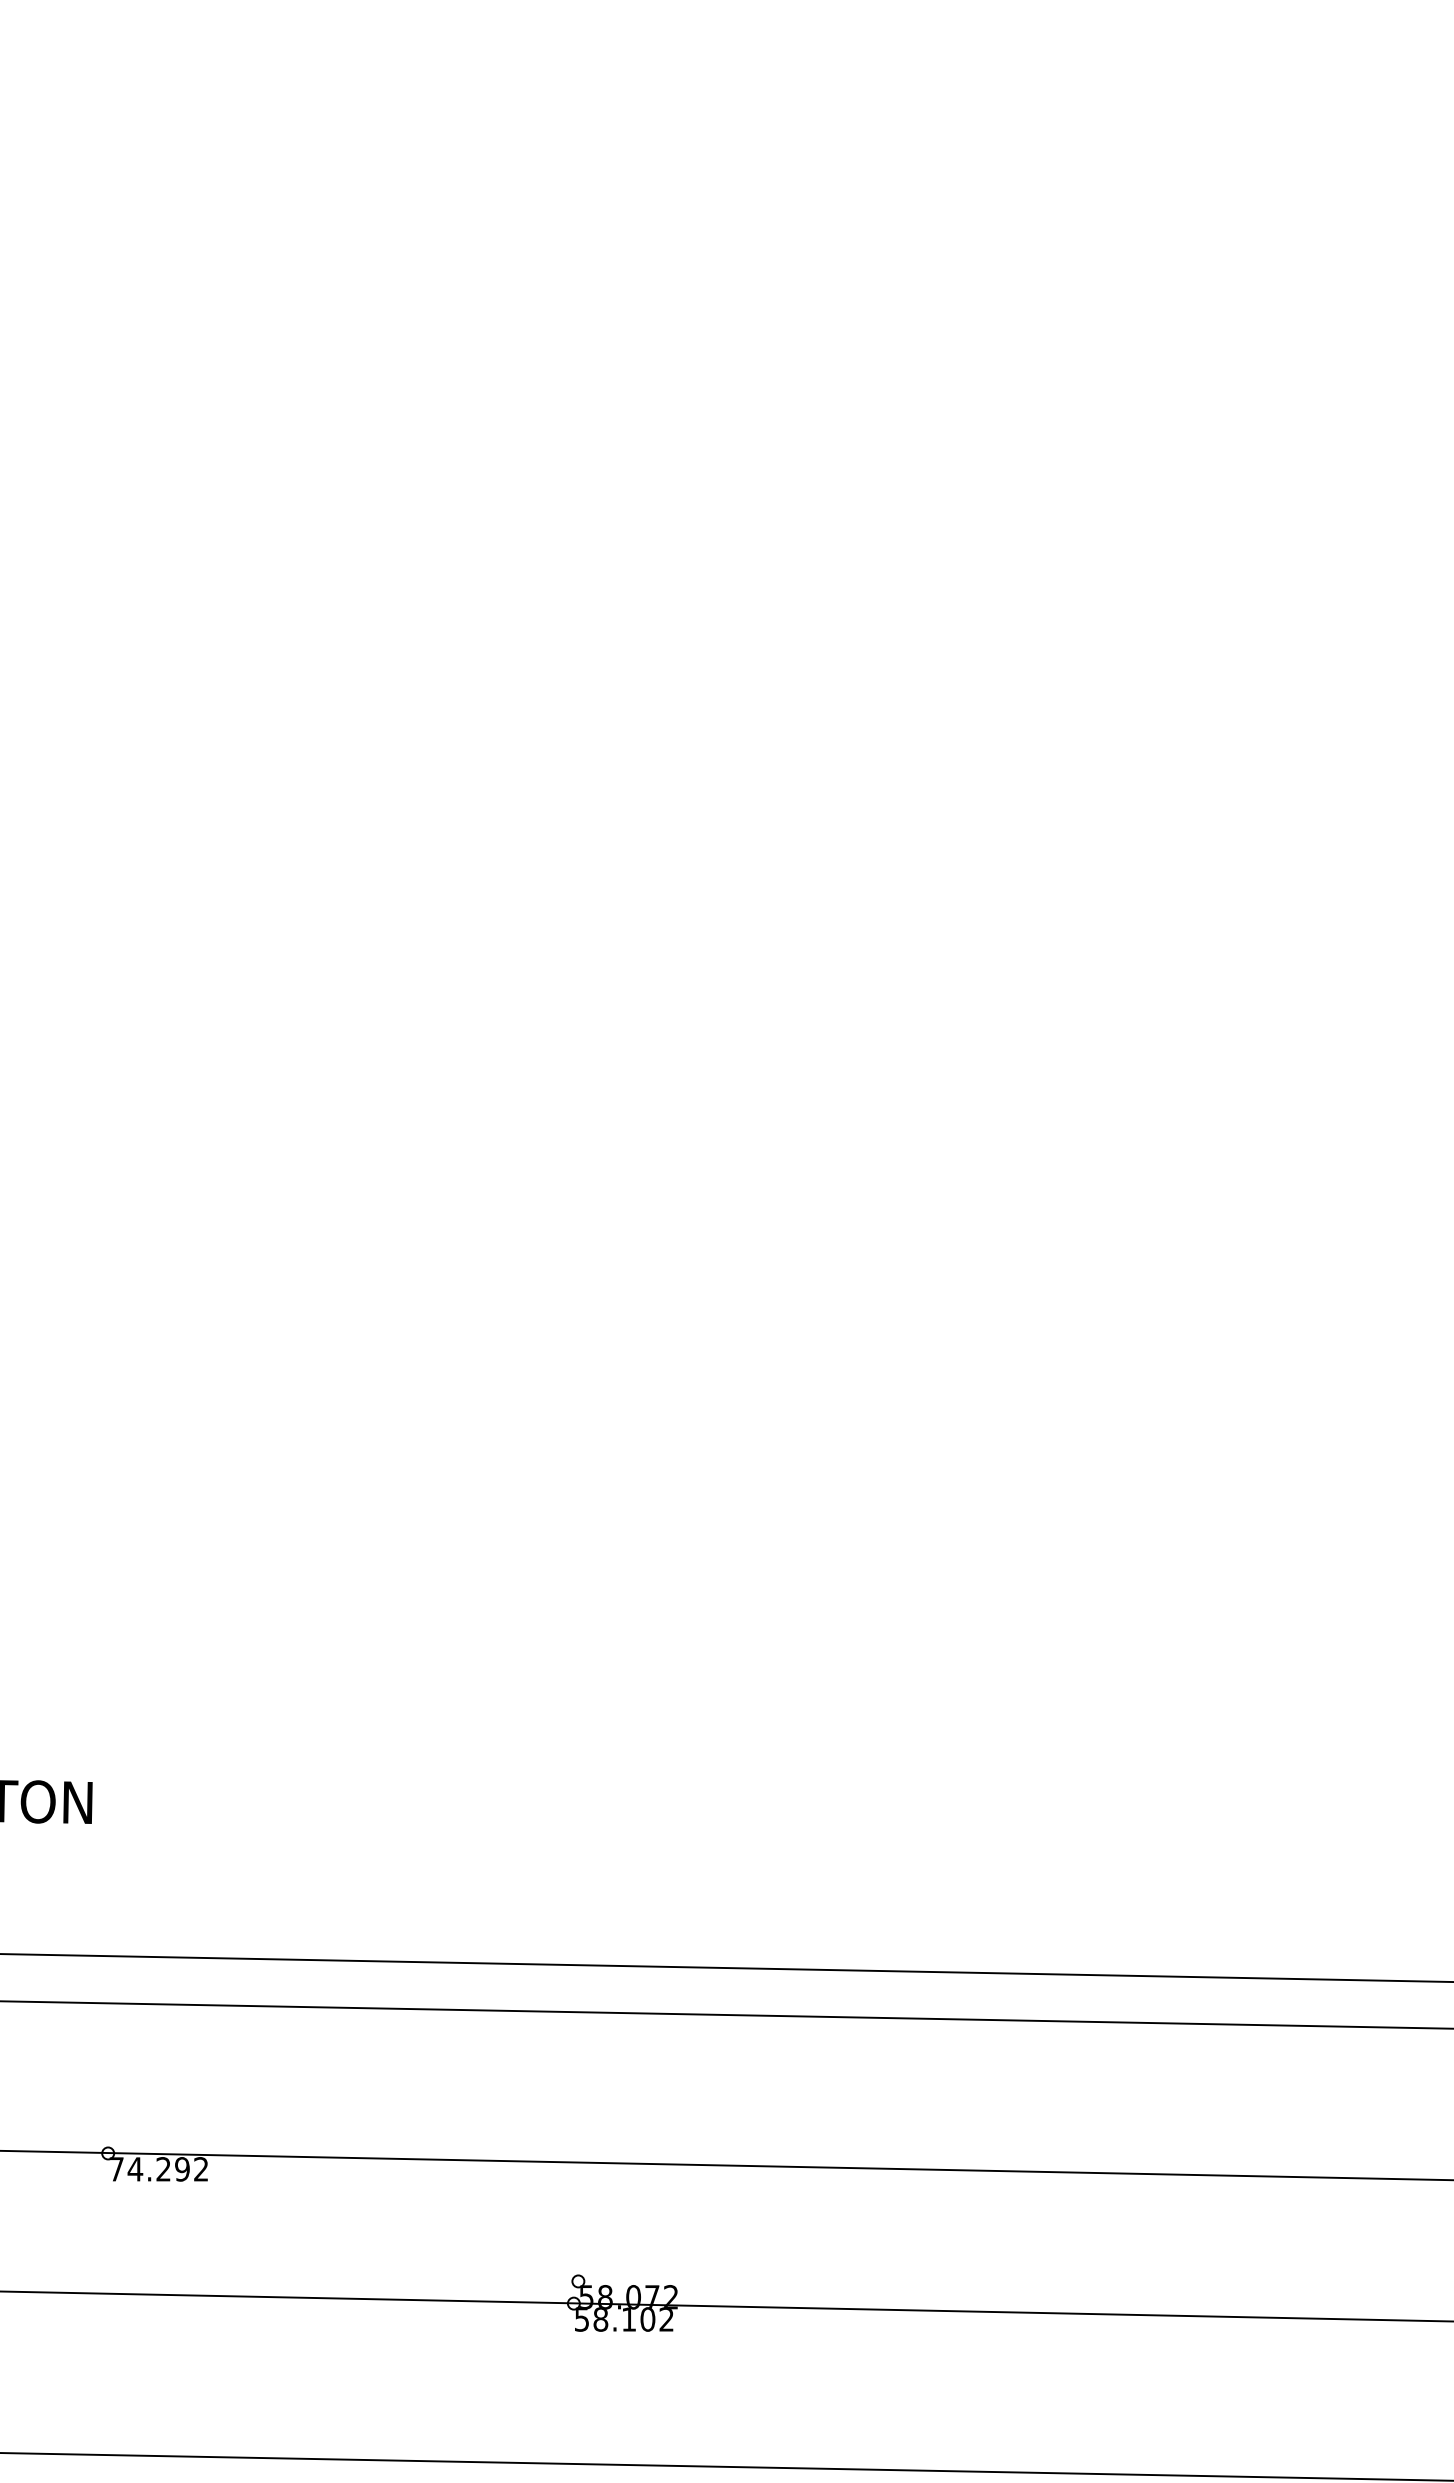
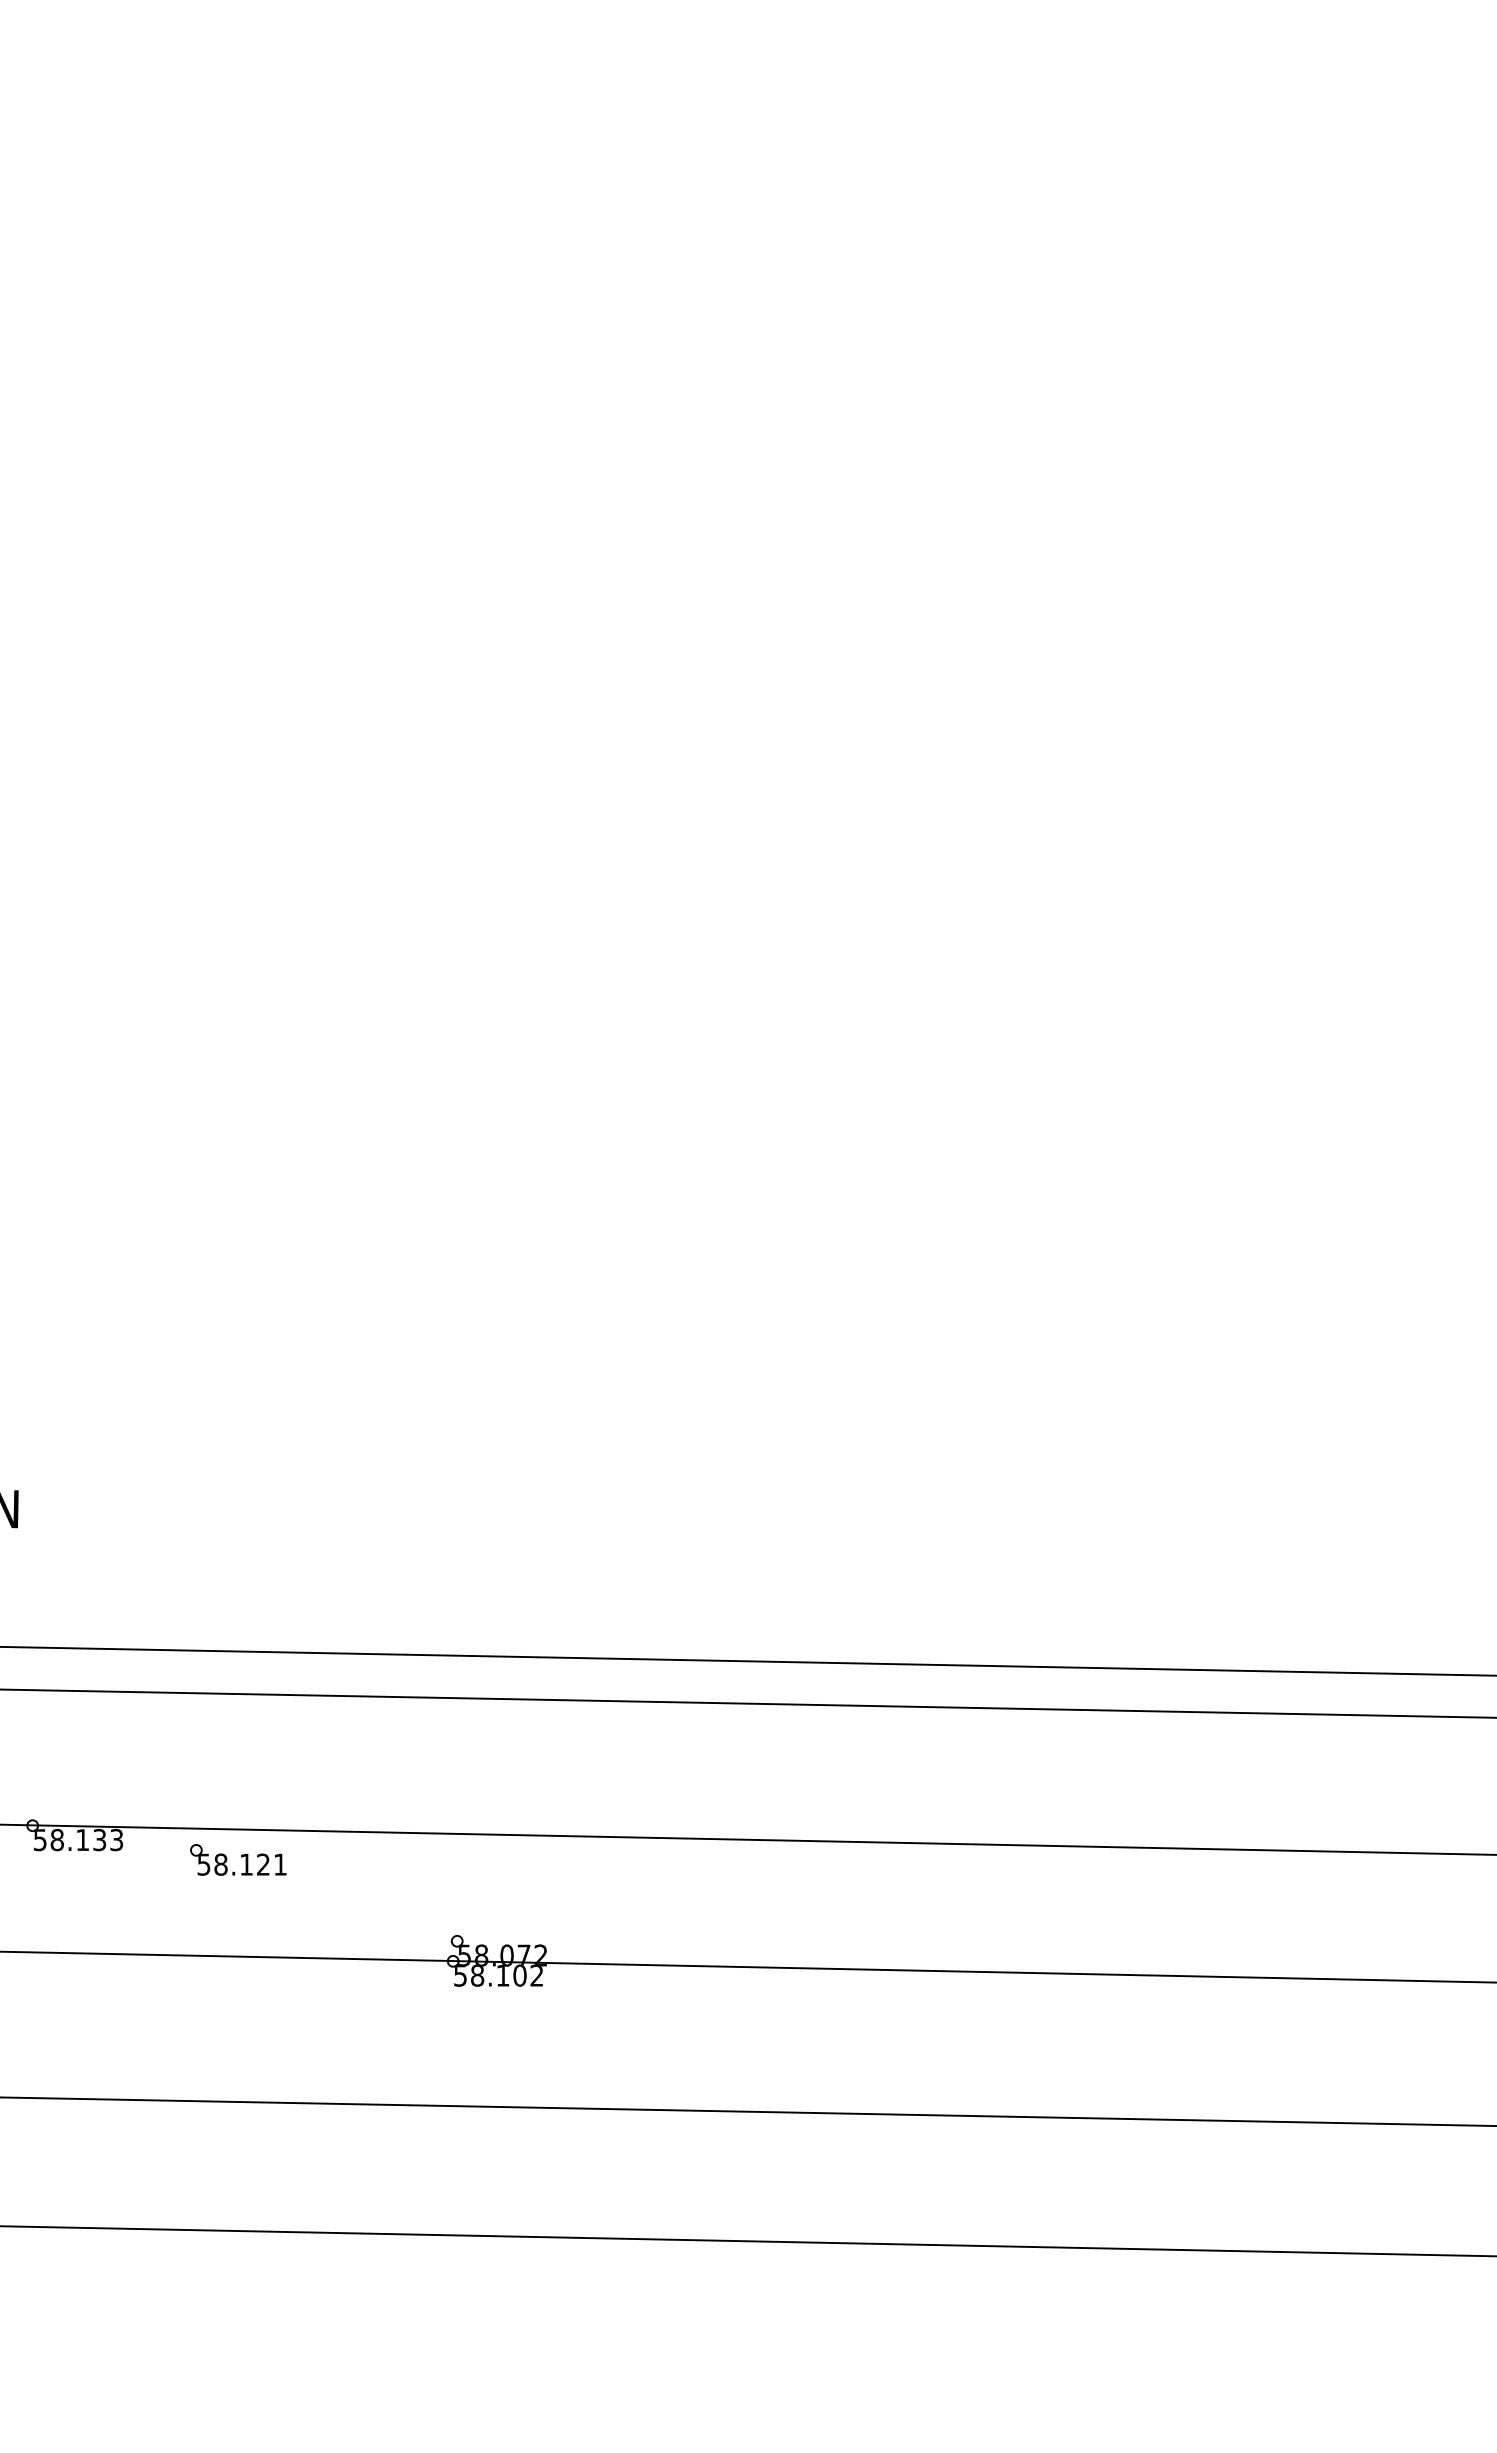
text: (158, 2168) -> (78, 1839), 74.292 -> 58.133
part: (336, 2190) -> (238, 1859), added

